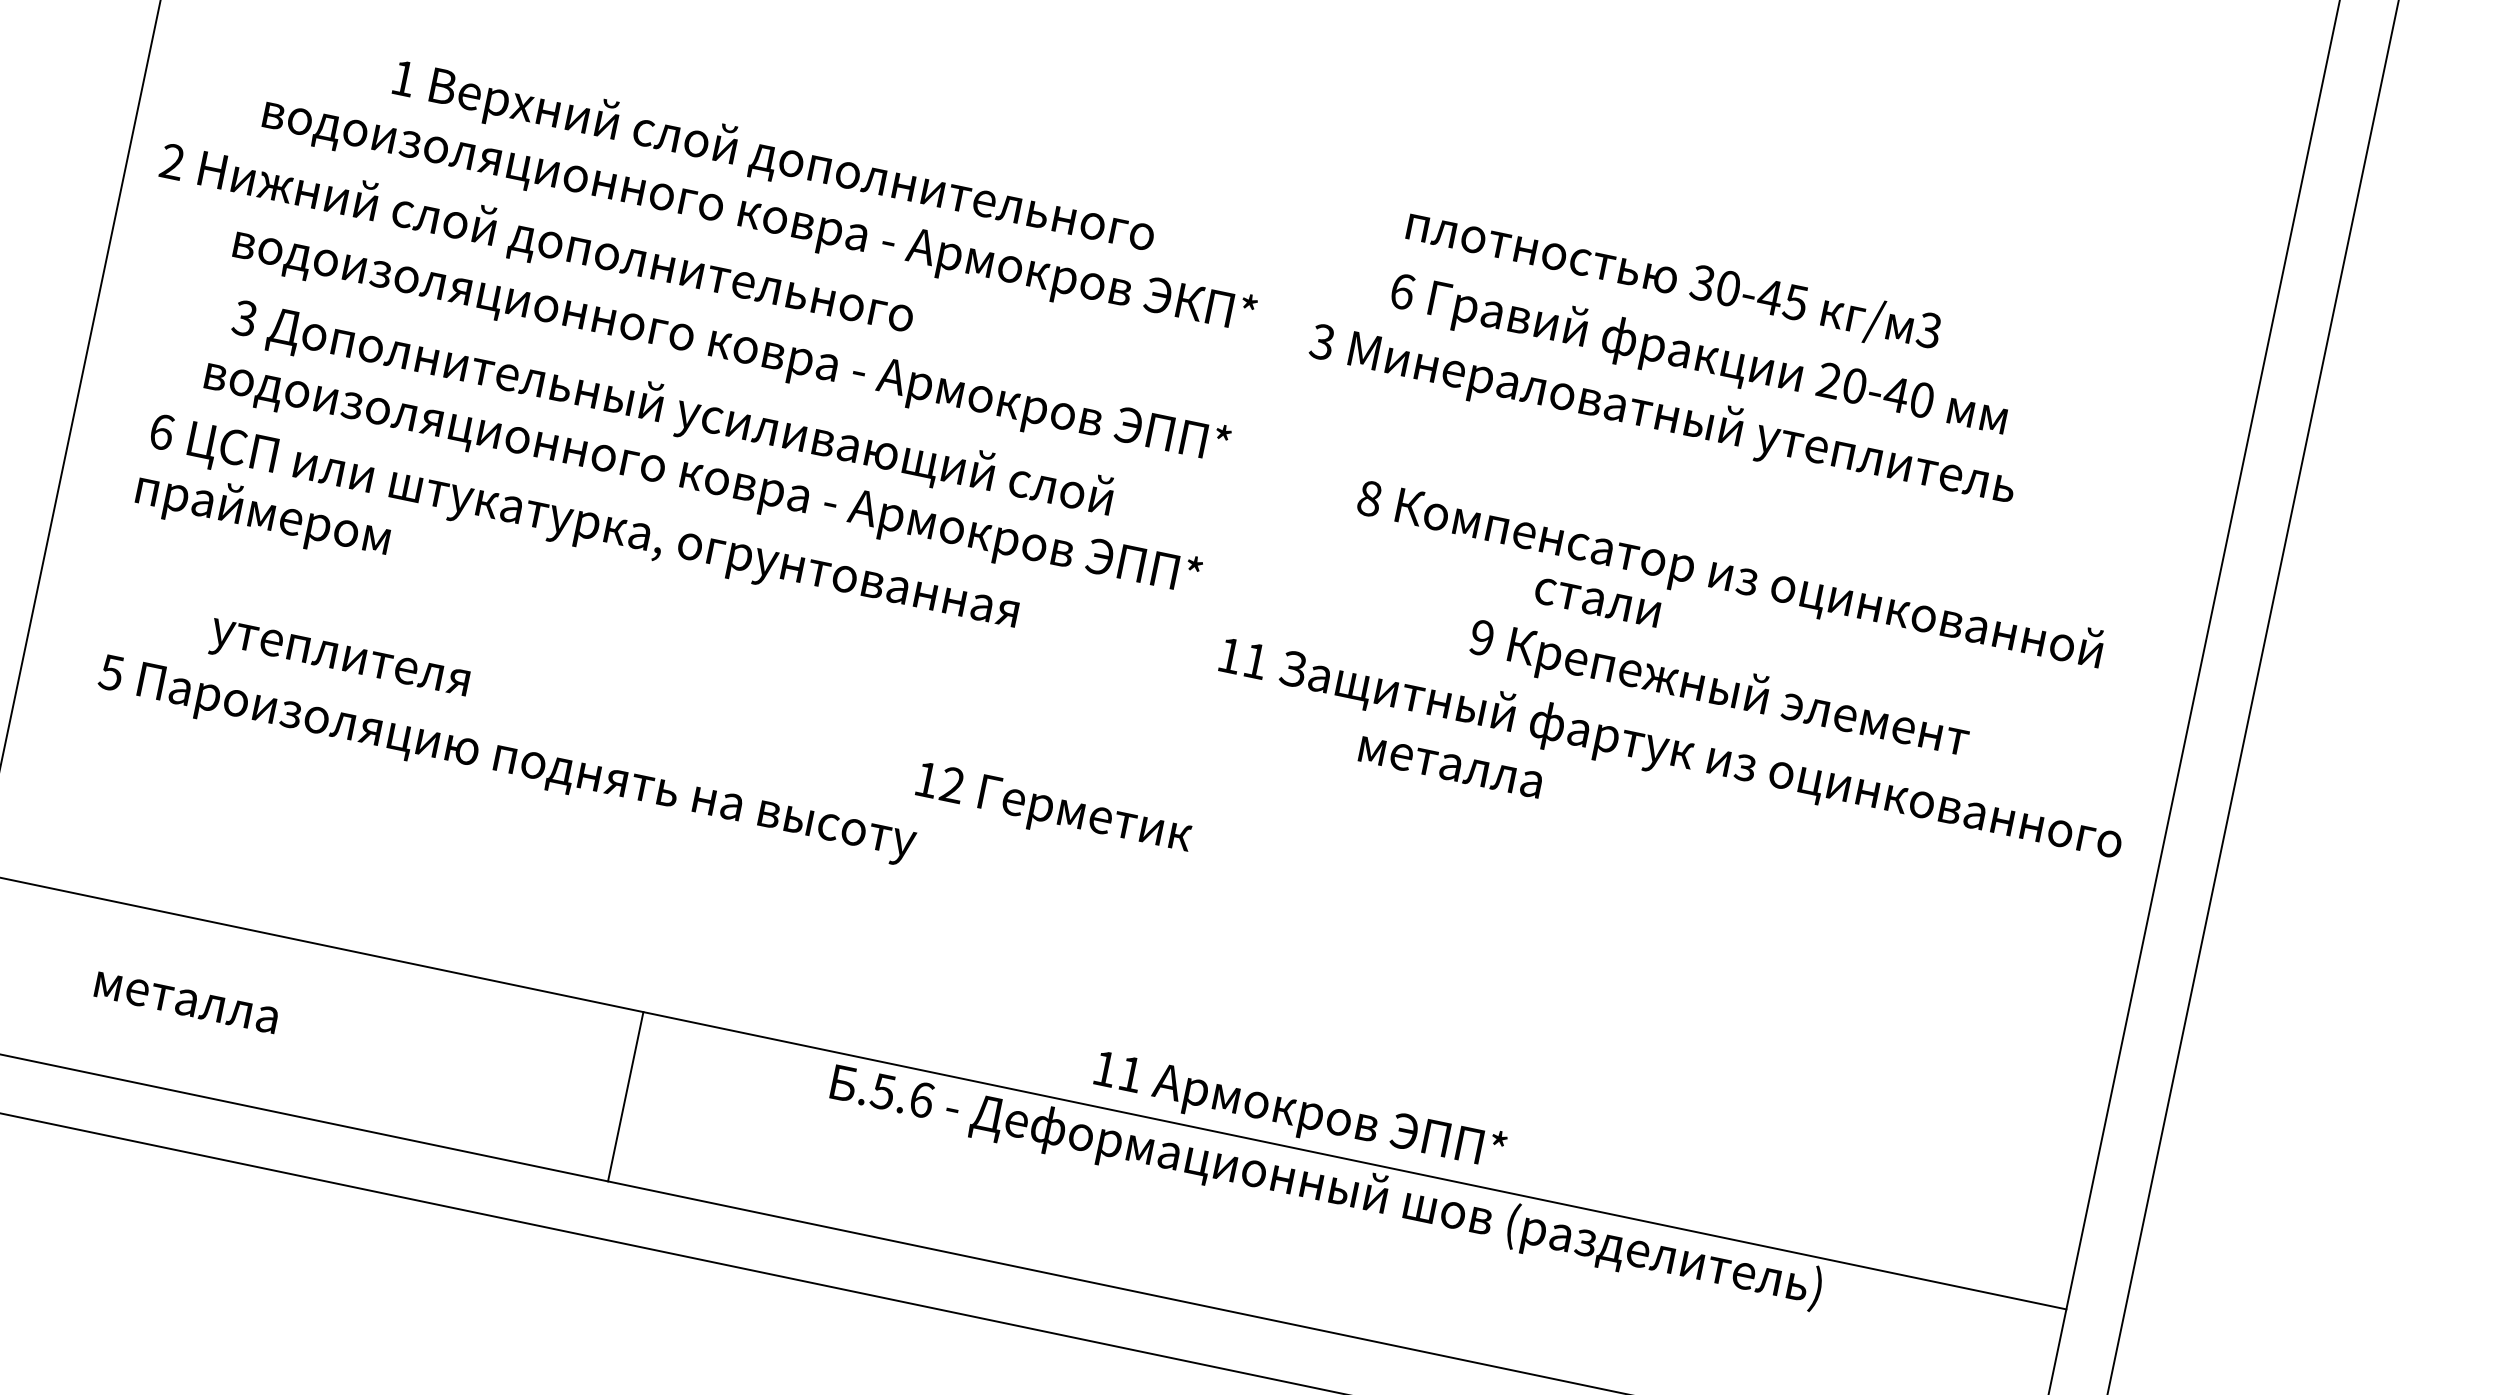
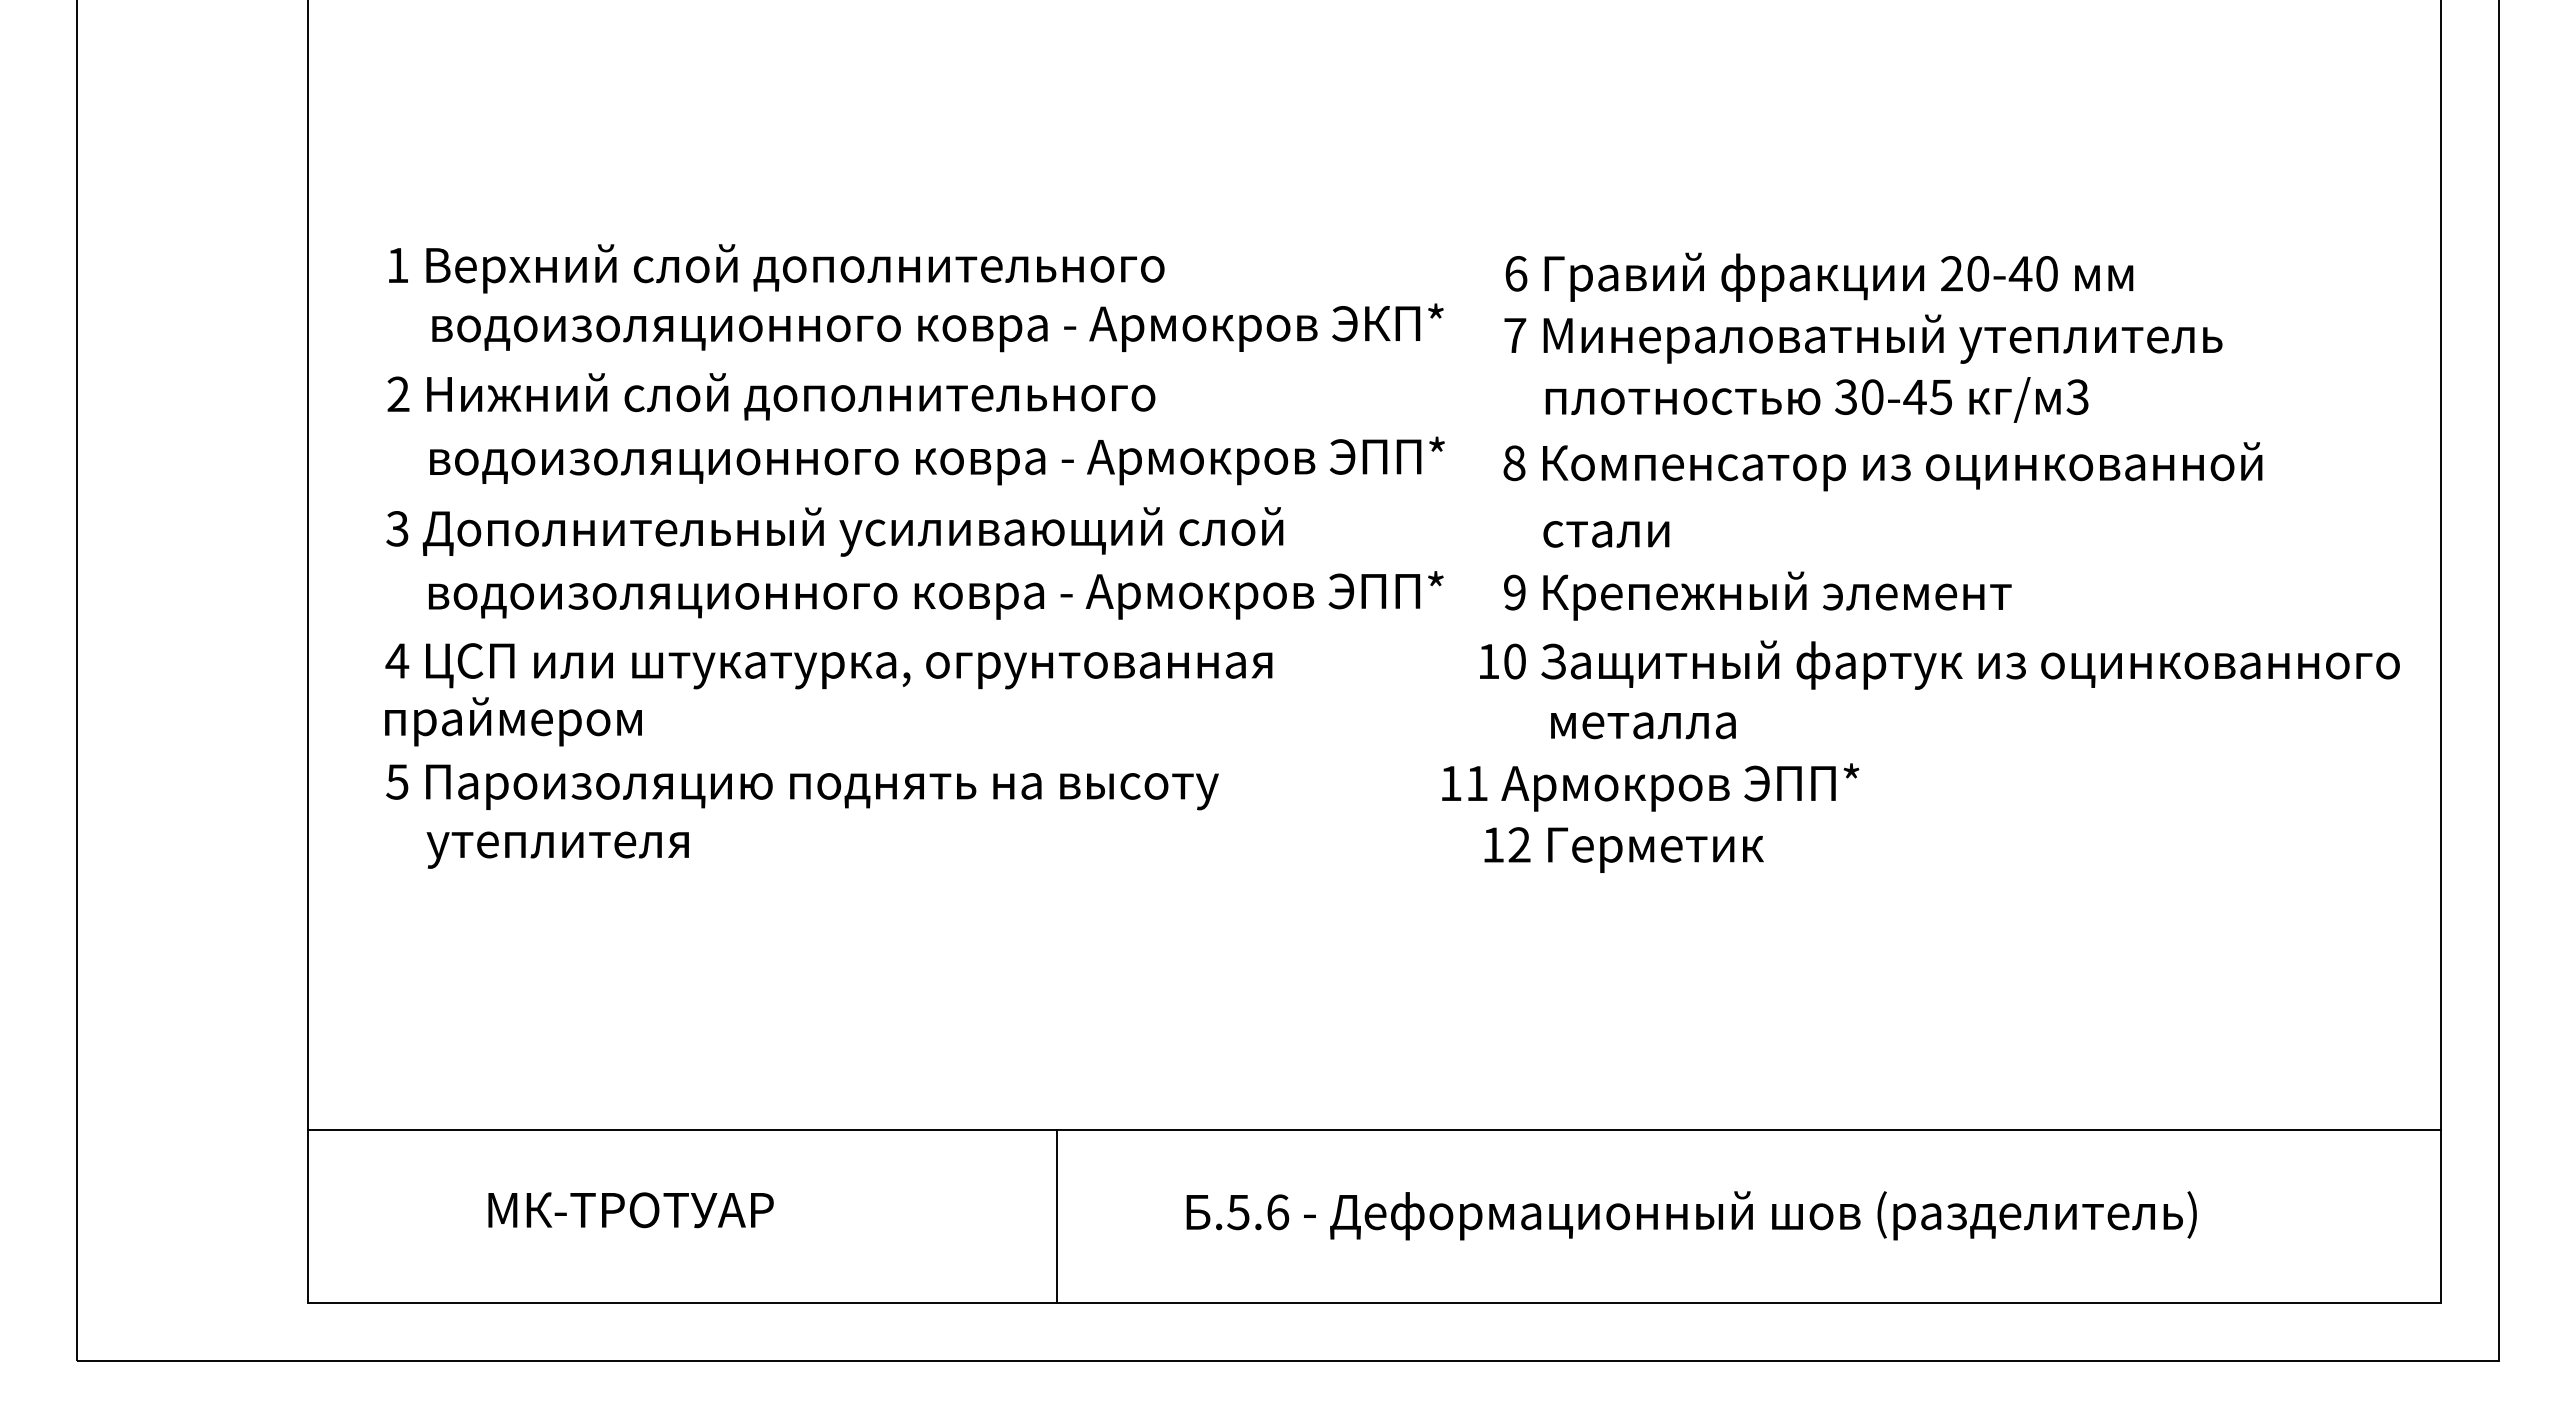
text: (773, 158) -> (776, 268), moved
text: (537, 240) -> (771, 396), moved
text: (1673, 279) -> (1816, 399), moved
text: (1321, 341) -> (1514, 335), 3 -> 7
text: (1698, 356) -> (1819, 276), moved
text: (672, 410) -> (834, 531), moved
text: (162, 431) -> (397, 660), 6 -> 4
text: (1729, 577) -> (1882, 466), moved
text: (1597, 602) -> (1606, 534), moved
text: (1255, 660) -> (1514, 661), 11 -> 10
text: (338, 661) -> (557, 849), moved
text: (1719, 690) -> (1757, 595), moved
text: (506, 761) -> (802, 787), moved
text: (1450, 767) -> (1643, 725), moved
text: (1053, 810) -> (1623, 849), moved
text: (257, 1013) -> (609, 1210), металла -> МК-ТРОТУАР
line: (625, 1096) -> (1057, 1216), moved
text: (1299, 1113) -> (1650, 787), moved
text: (1326, 1187) -> (1691, 1215), moved

